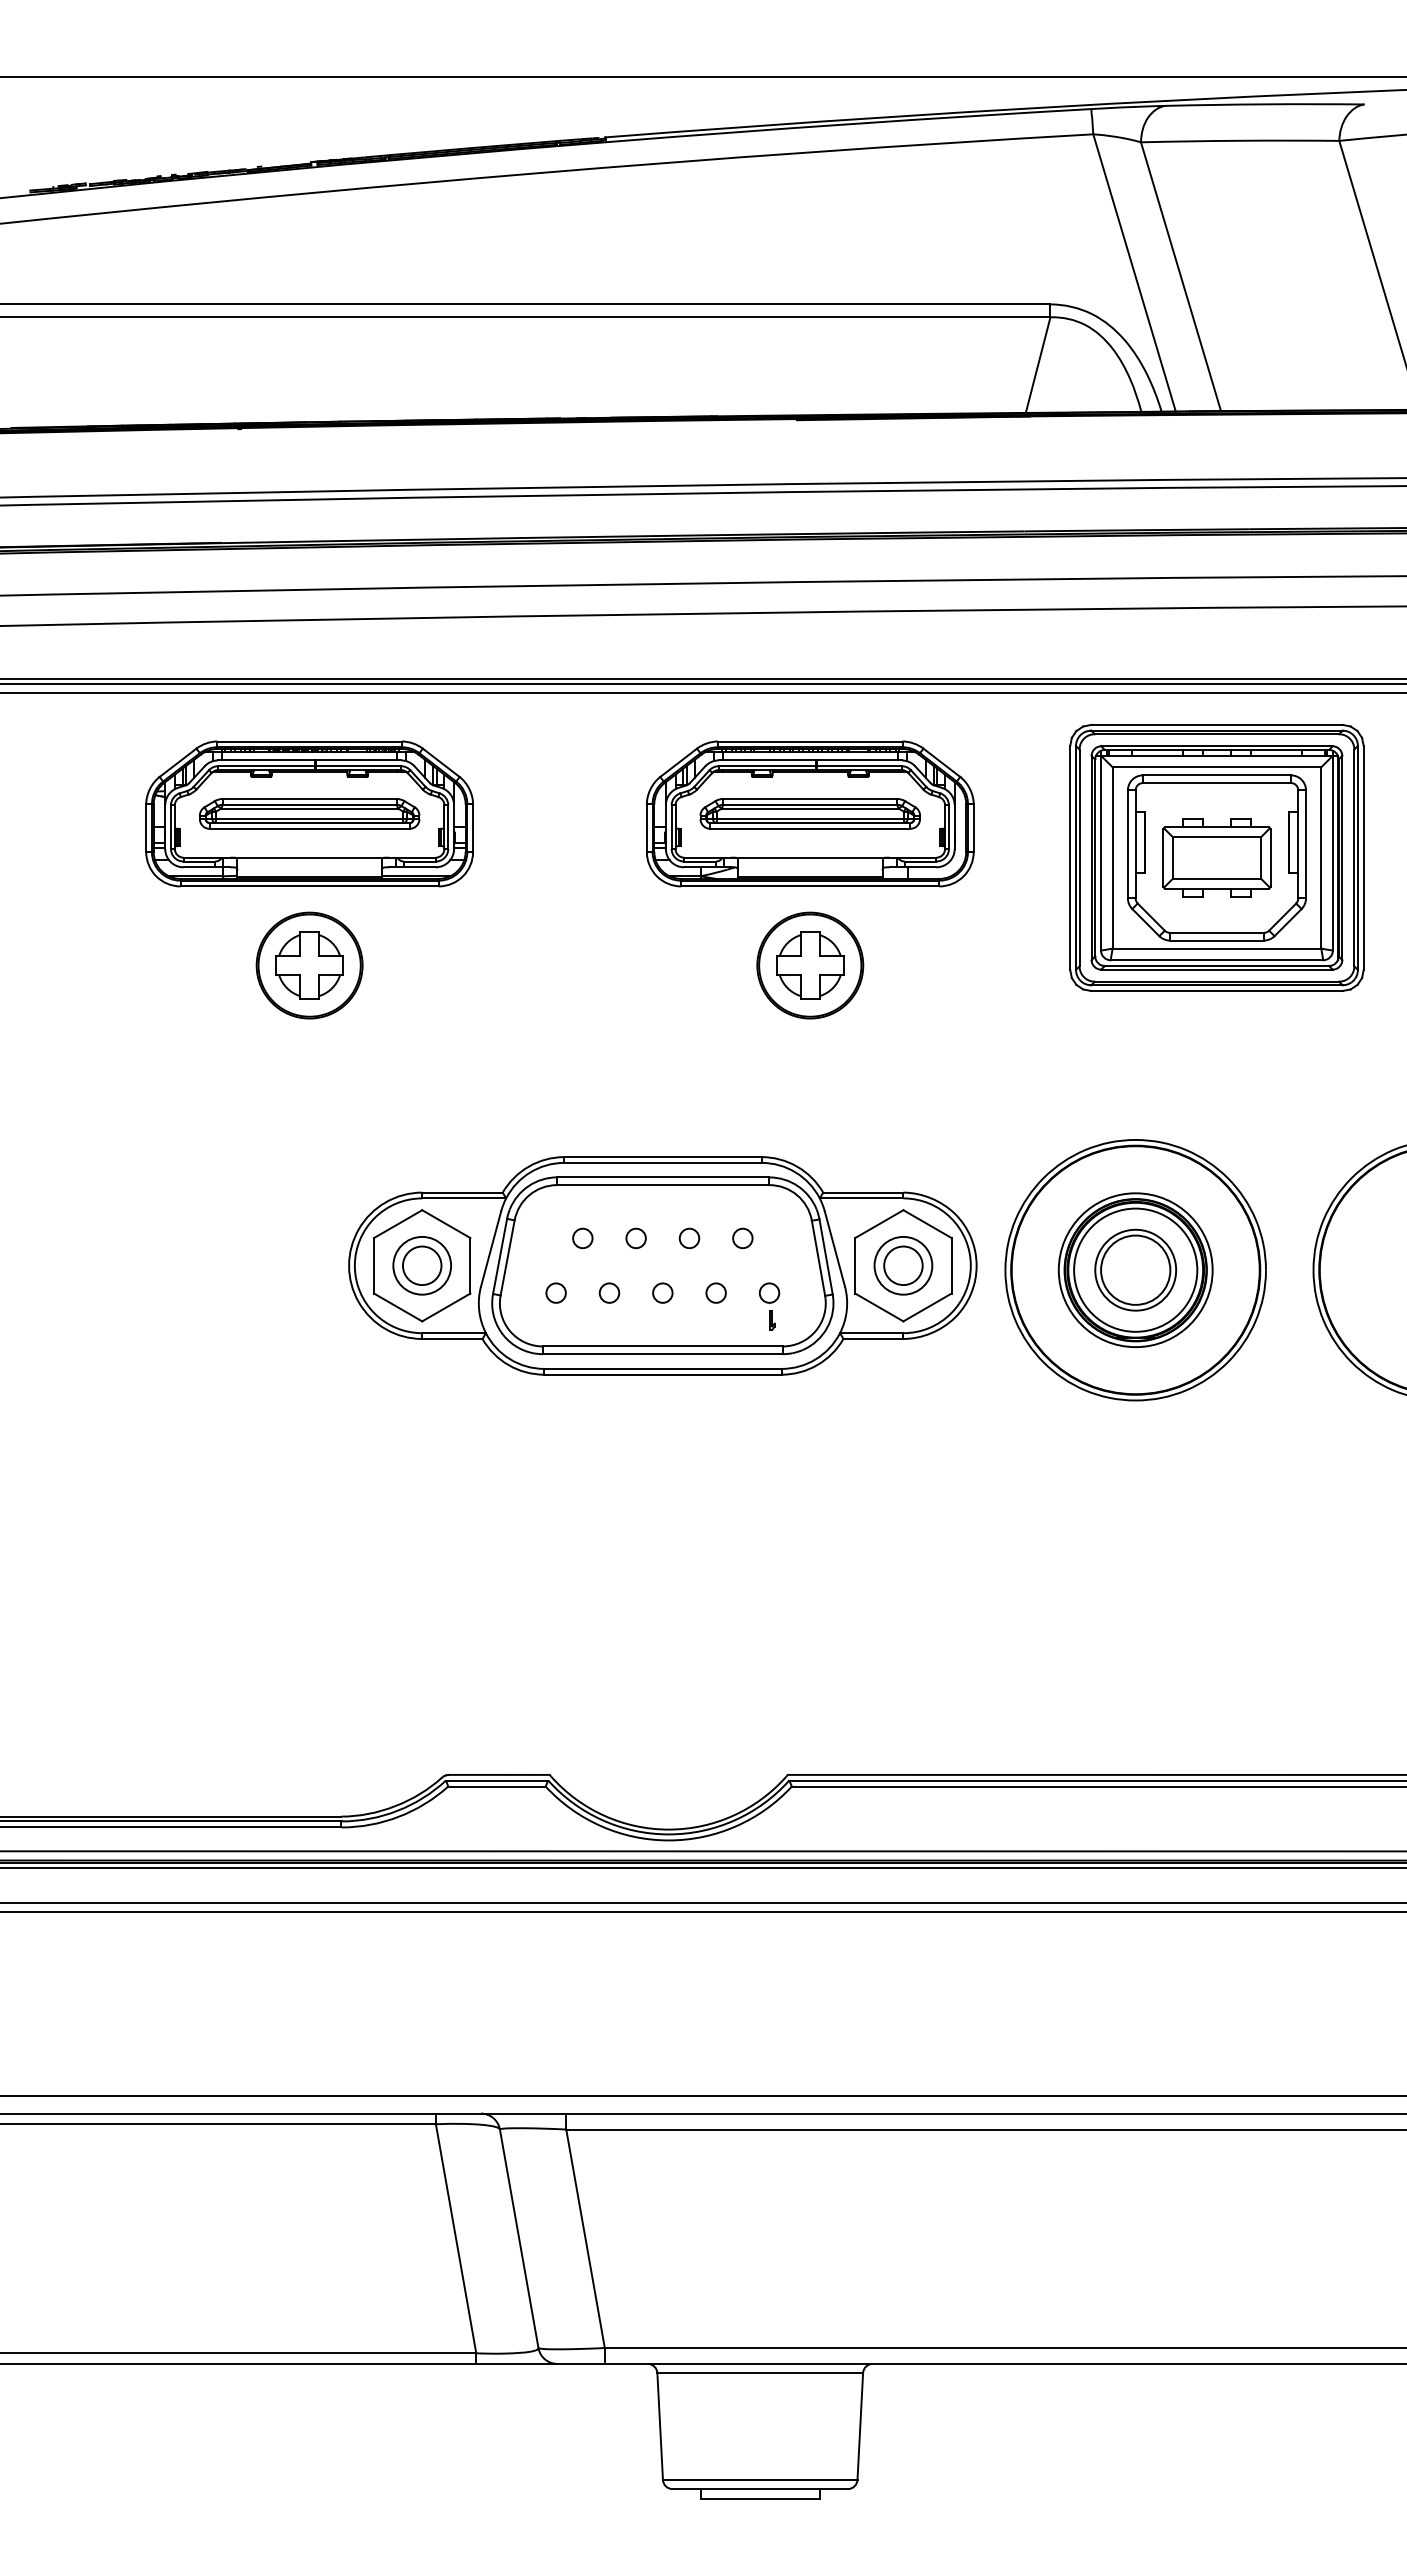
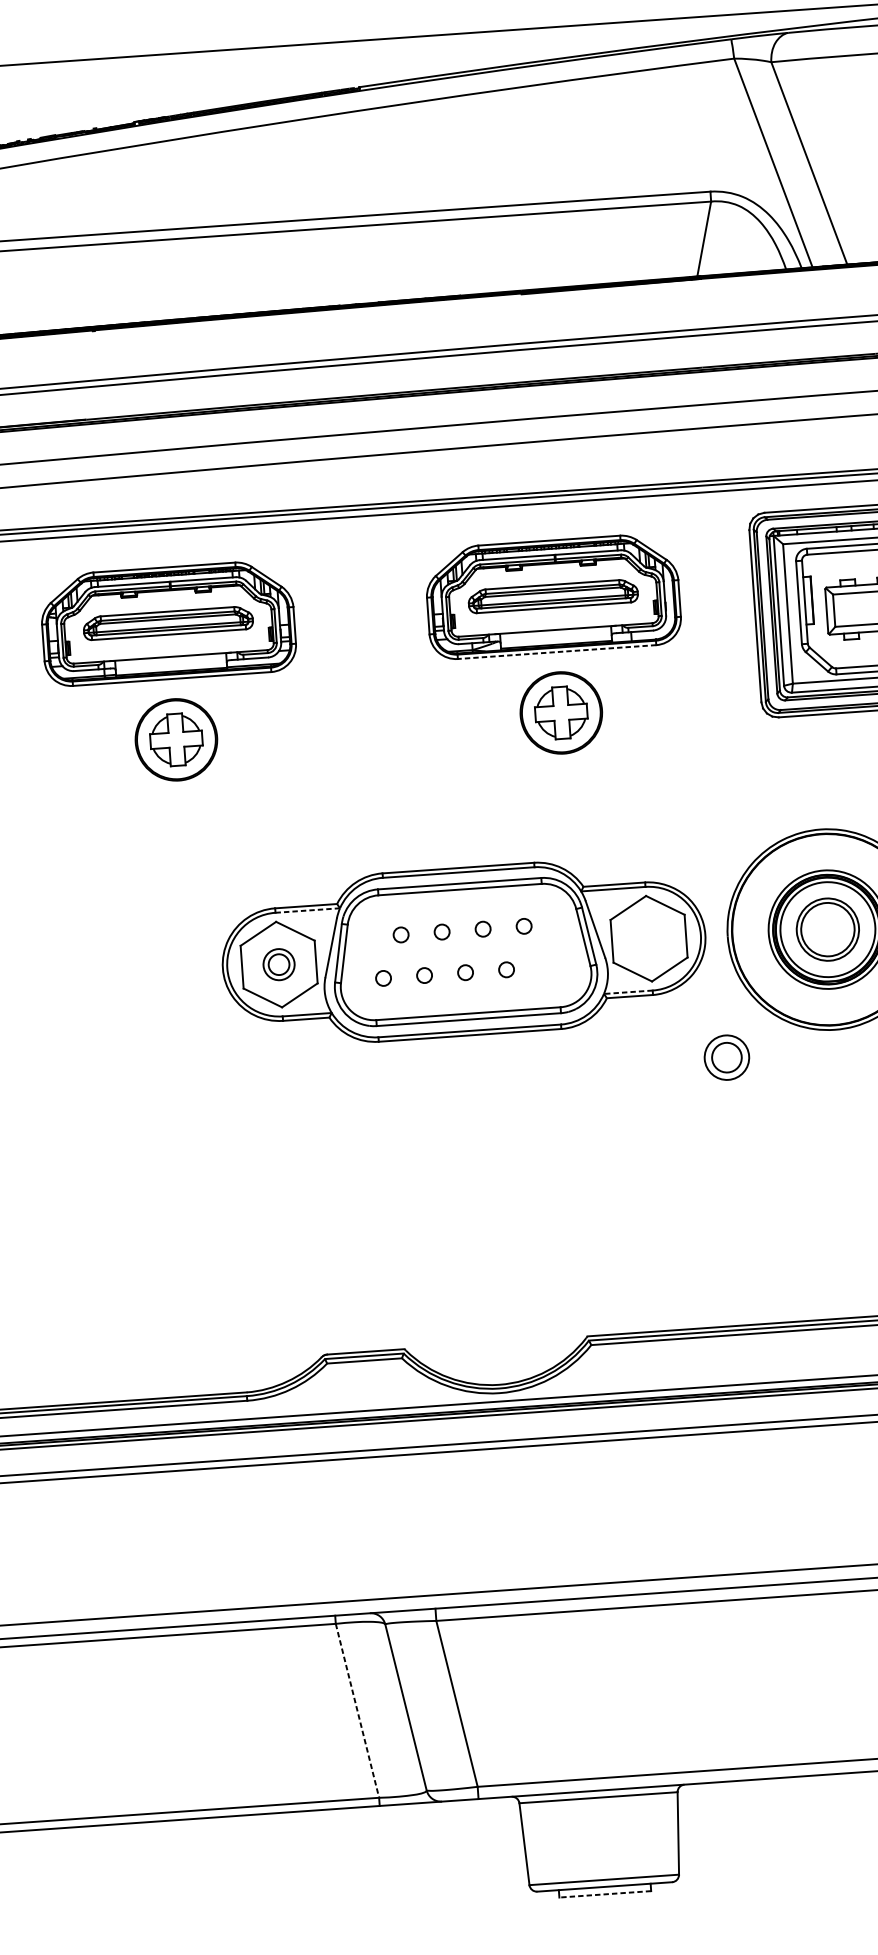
line: (809, 886) -> (556, 652), solid -> dashed
line: (464, 1198) -> (308, 910), solid -> dashed
part: (421, 1265) -> (278, 964), size x0.7
part: (903, 1265) -> (726, 1057), moved
part: (769, 1306) -> (548, 977), removed
line: (871, 1333) -> (628, 992), solid -> dashed
line: (456, 2239) -> (357, 1711), solid -> dashed
line: (760, 2498) -> (605, 1894), solid -> dashed

